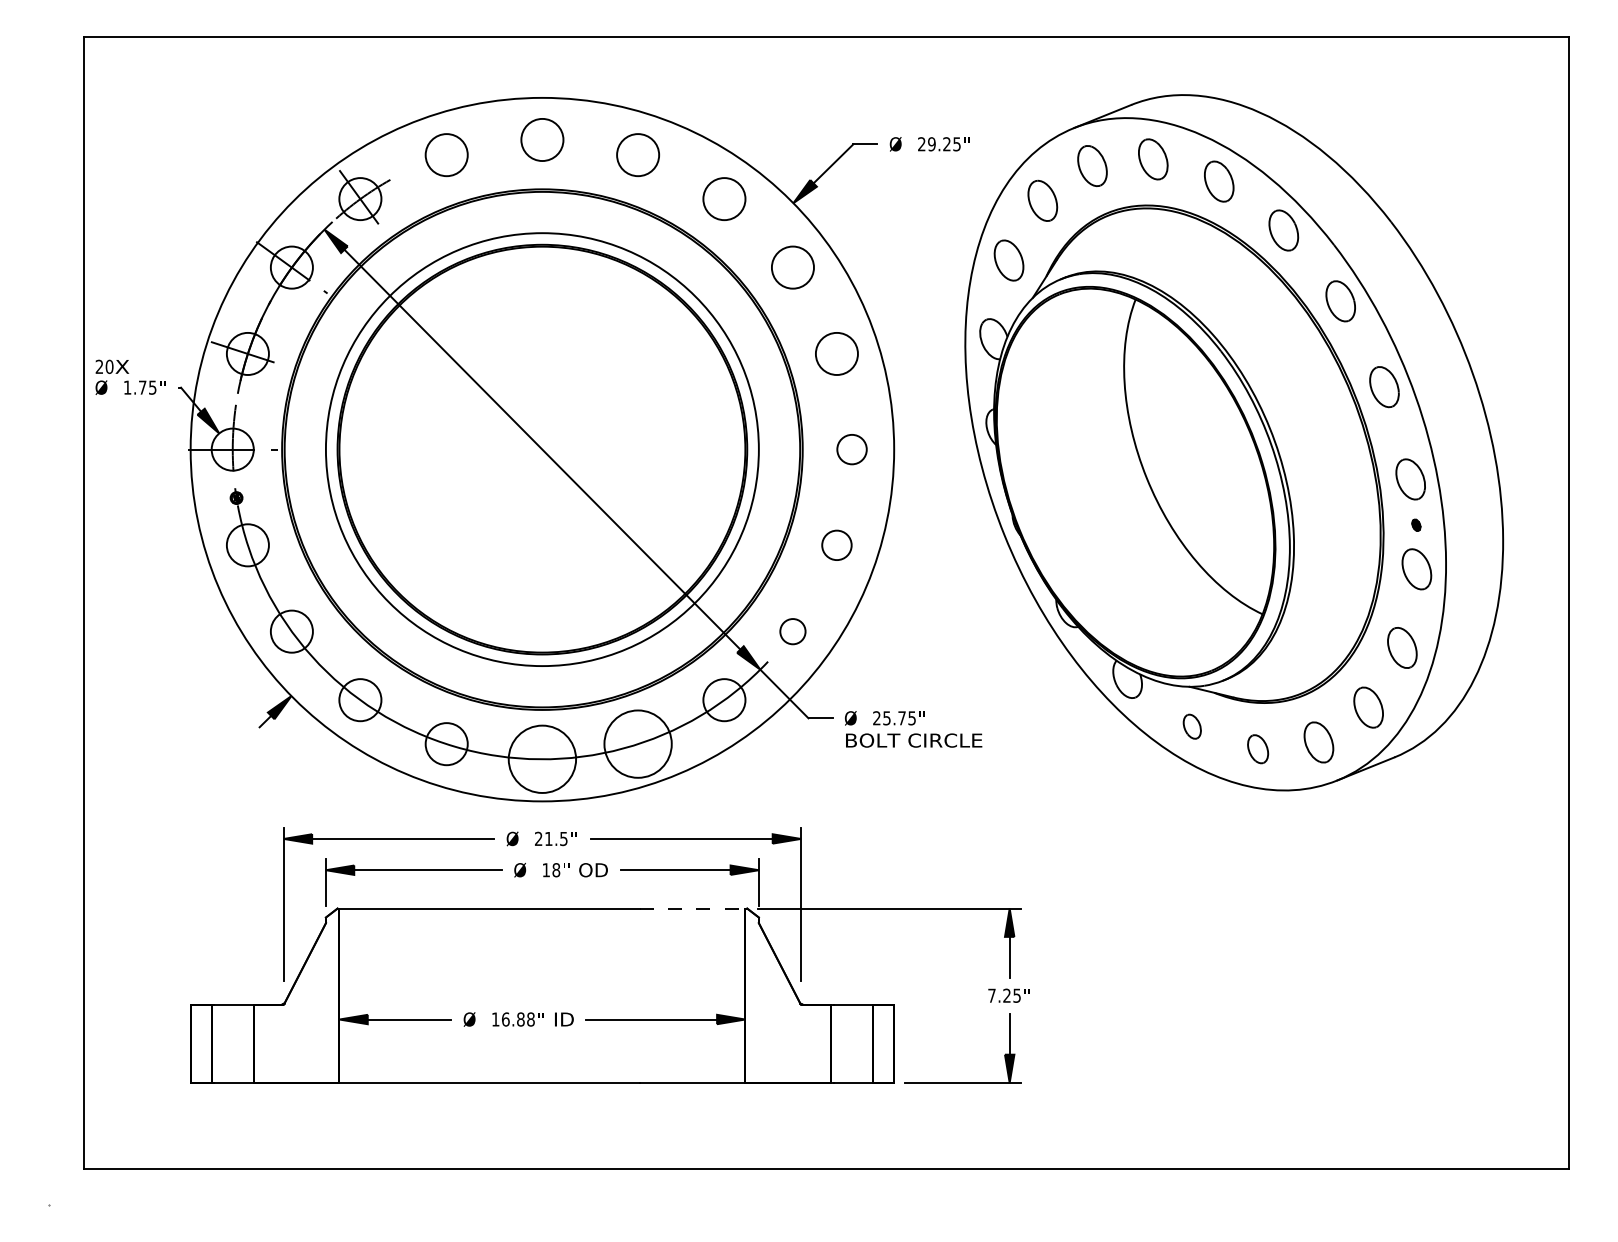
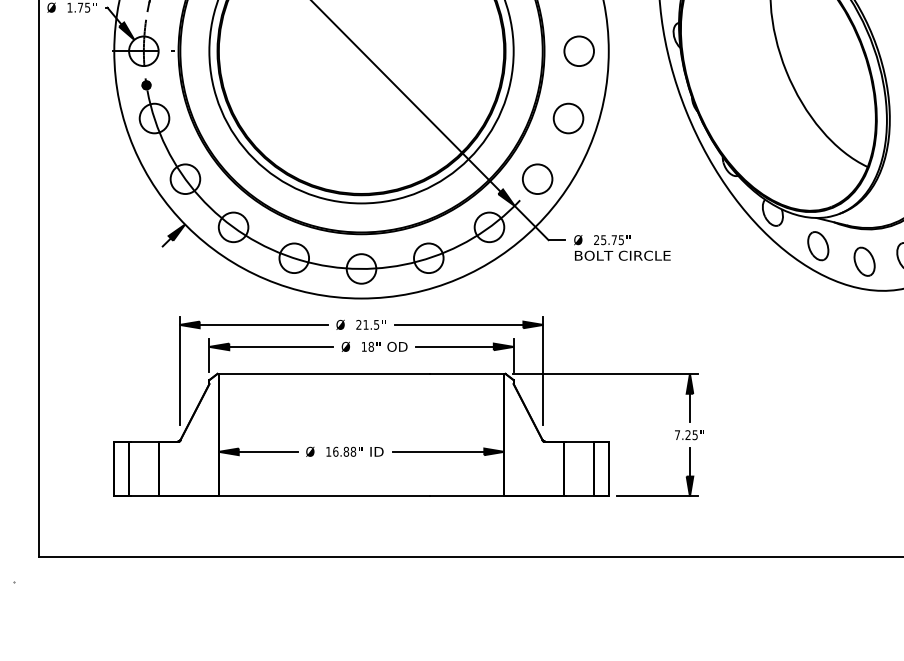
circle: (851, 449) -> (578, 51), size x1.43
circle: (836, 545) -> (568, 118), size x1.43
circle: (792, 631) -> (537, 179), size x1.67
part: (1192, 726) -> (818, 245), size x1.67
circle: (638, 744) -> (429, 258), size x0.62
part: (1257, 749) -> (864, 262), size x1.43
circle: (542, 759) -> (361, 269), size x0.62
line: (692, 908) -> (467, 373), dashed -> solid

